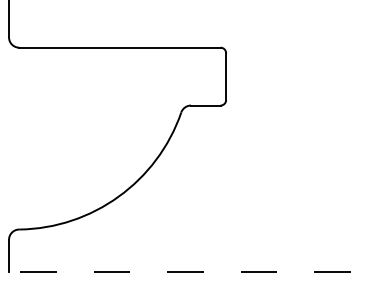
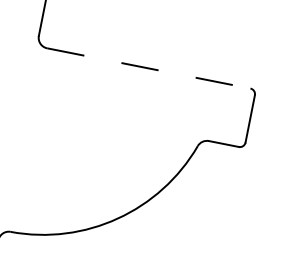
line: (119, 47) -> (148, 68), solid -> dashed

